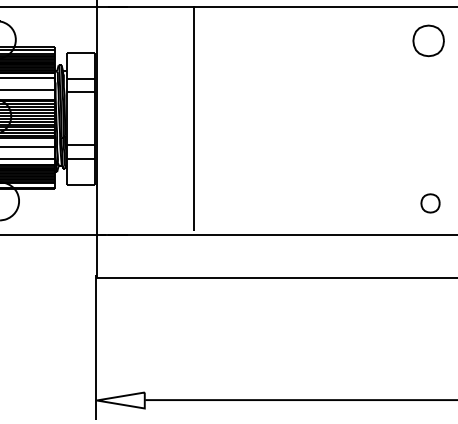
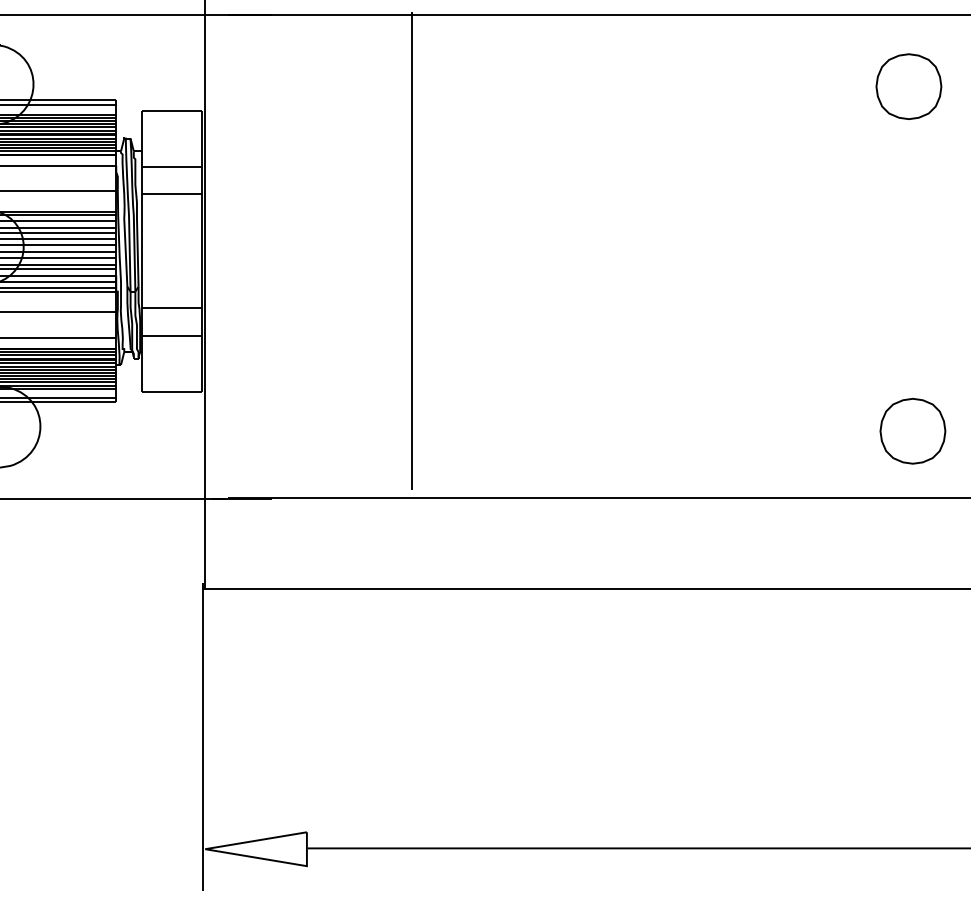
part: (430, 203) -> (912, 431), size x1.67

